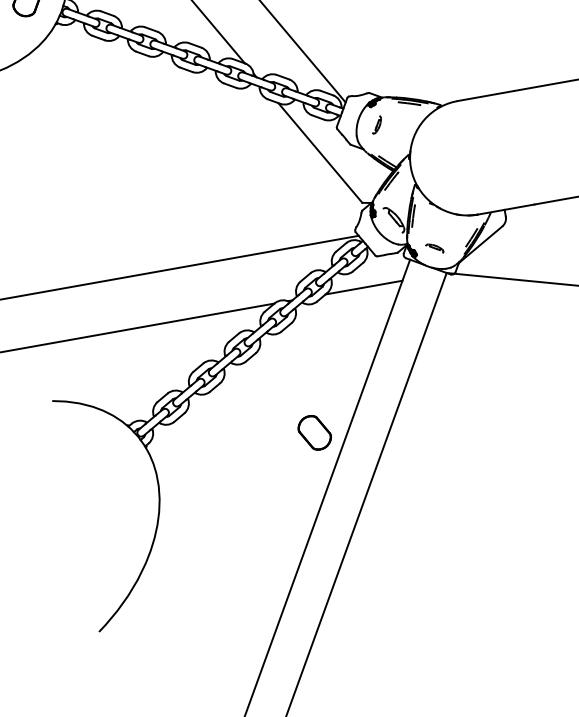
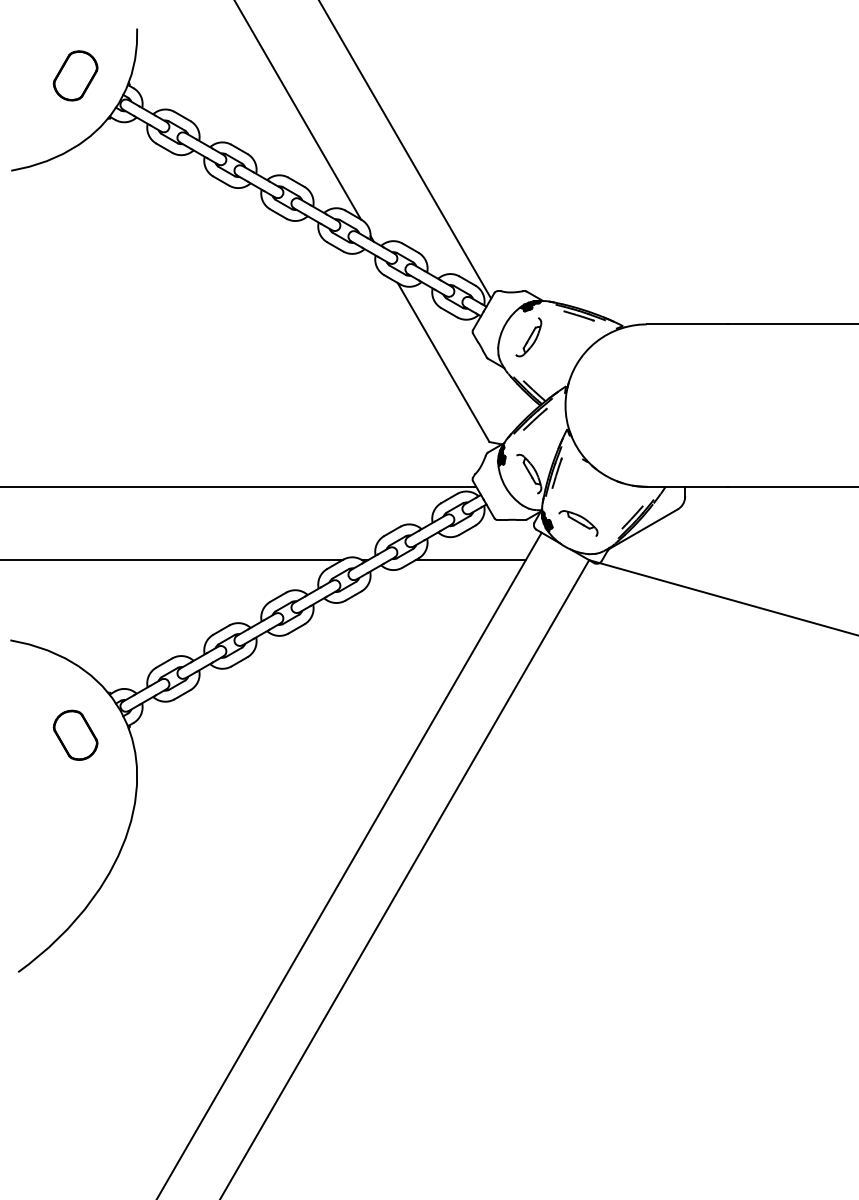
part: (376, 124) -> (528, 337), size x1.67
part: (434, 248) -> (578, 523), size x1.67
part: (314, 432) -> (75, 734), moved

